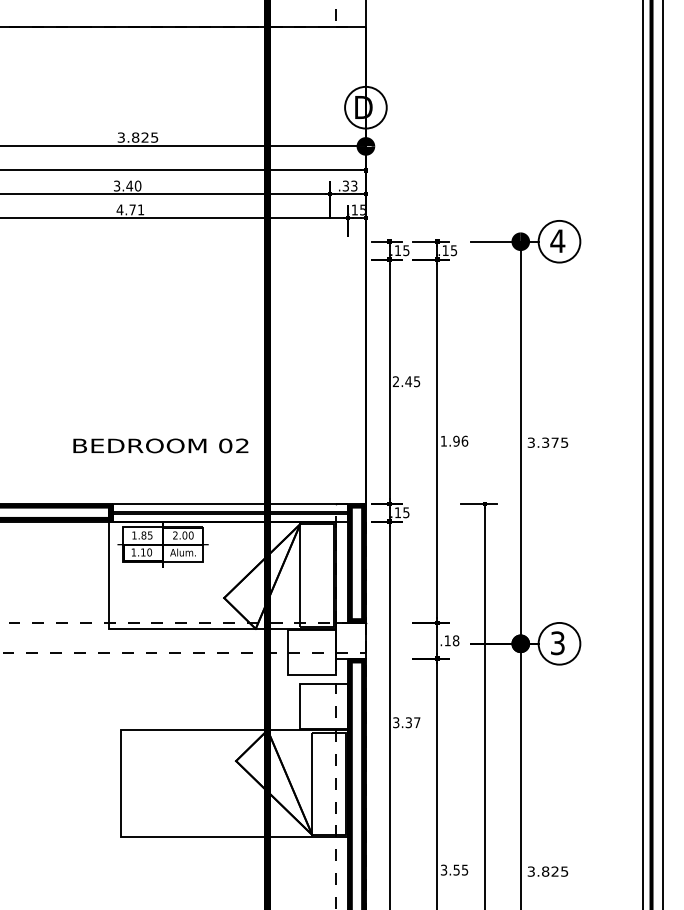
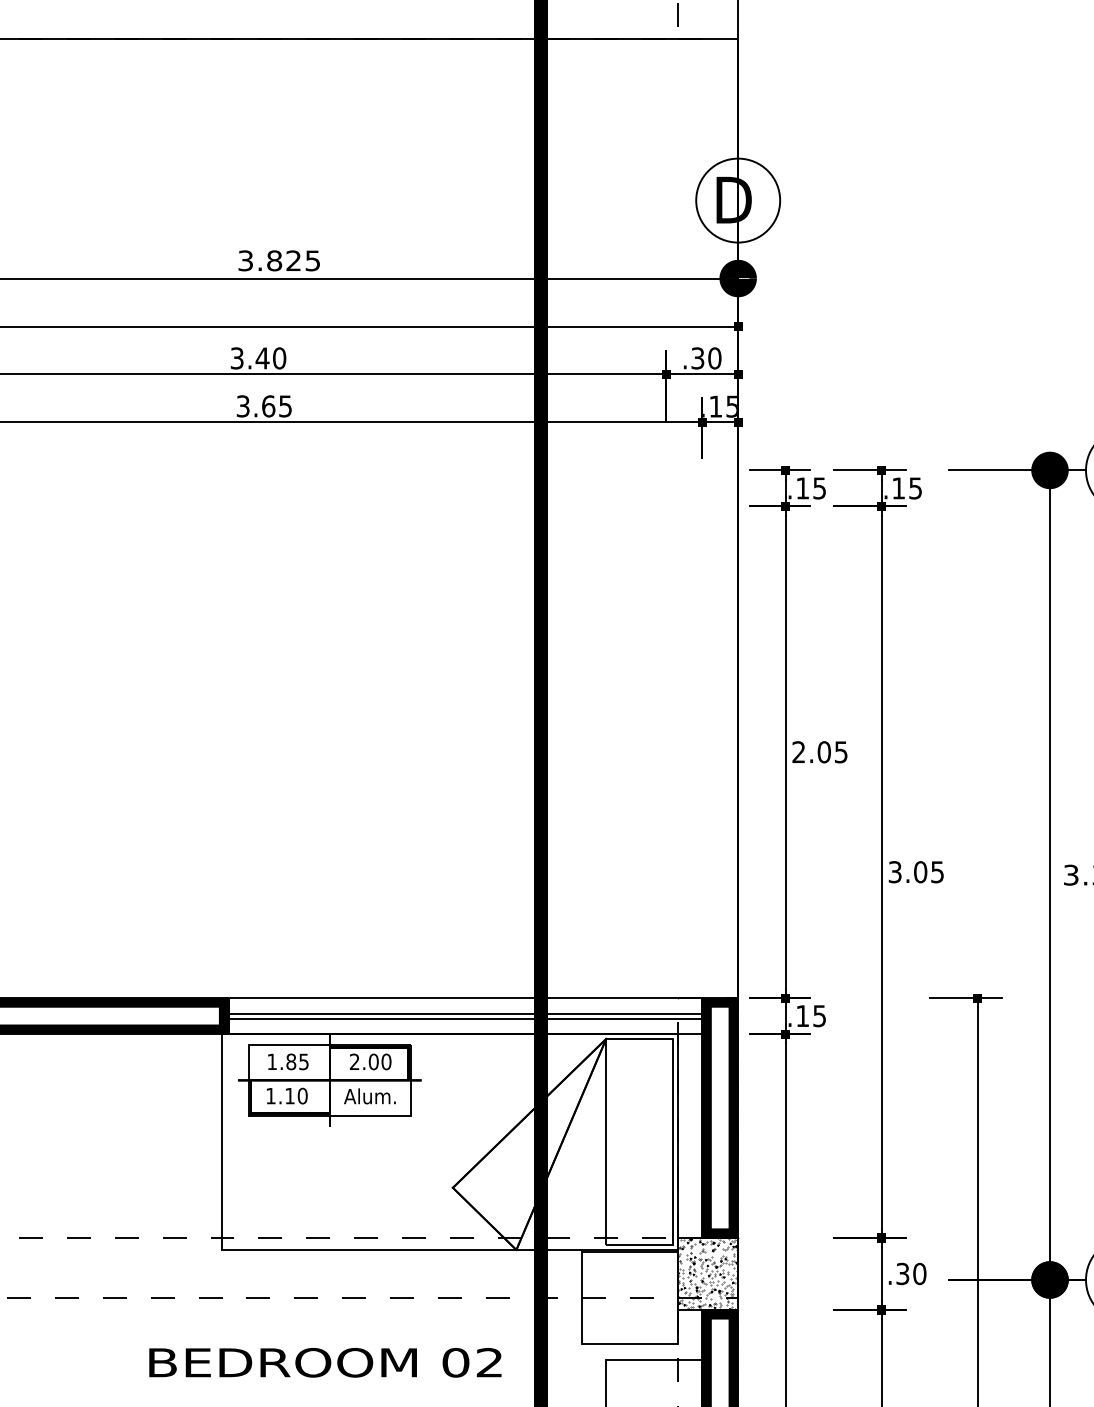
text: (354, 185) -> (715, 357), .33 -> .30
text: (130, 209) -> (264, 405), 4.71 -> 3.65
text: (408, 381) -> (823, 751), 2.45 -> 2.05
text: (454, 440) -> (916, 870), 1.96 -> 3.05
text: (160, 445) -> (324, 1361), moved
hatch: (350, 640) -> (707, 1273), added
text: (451, 640) -> (910, 1273), .18 -> .30

